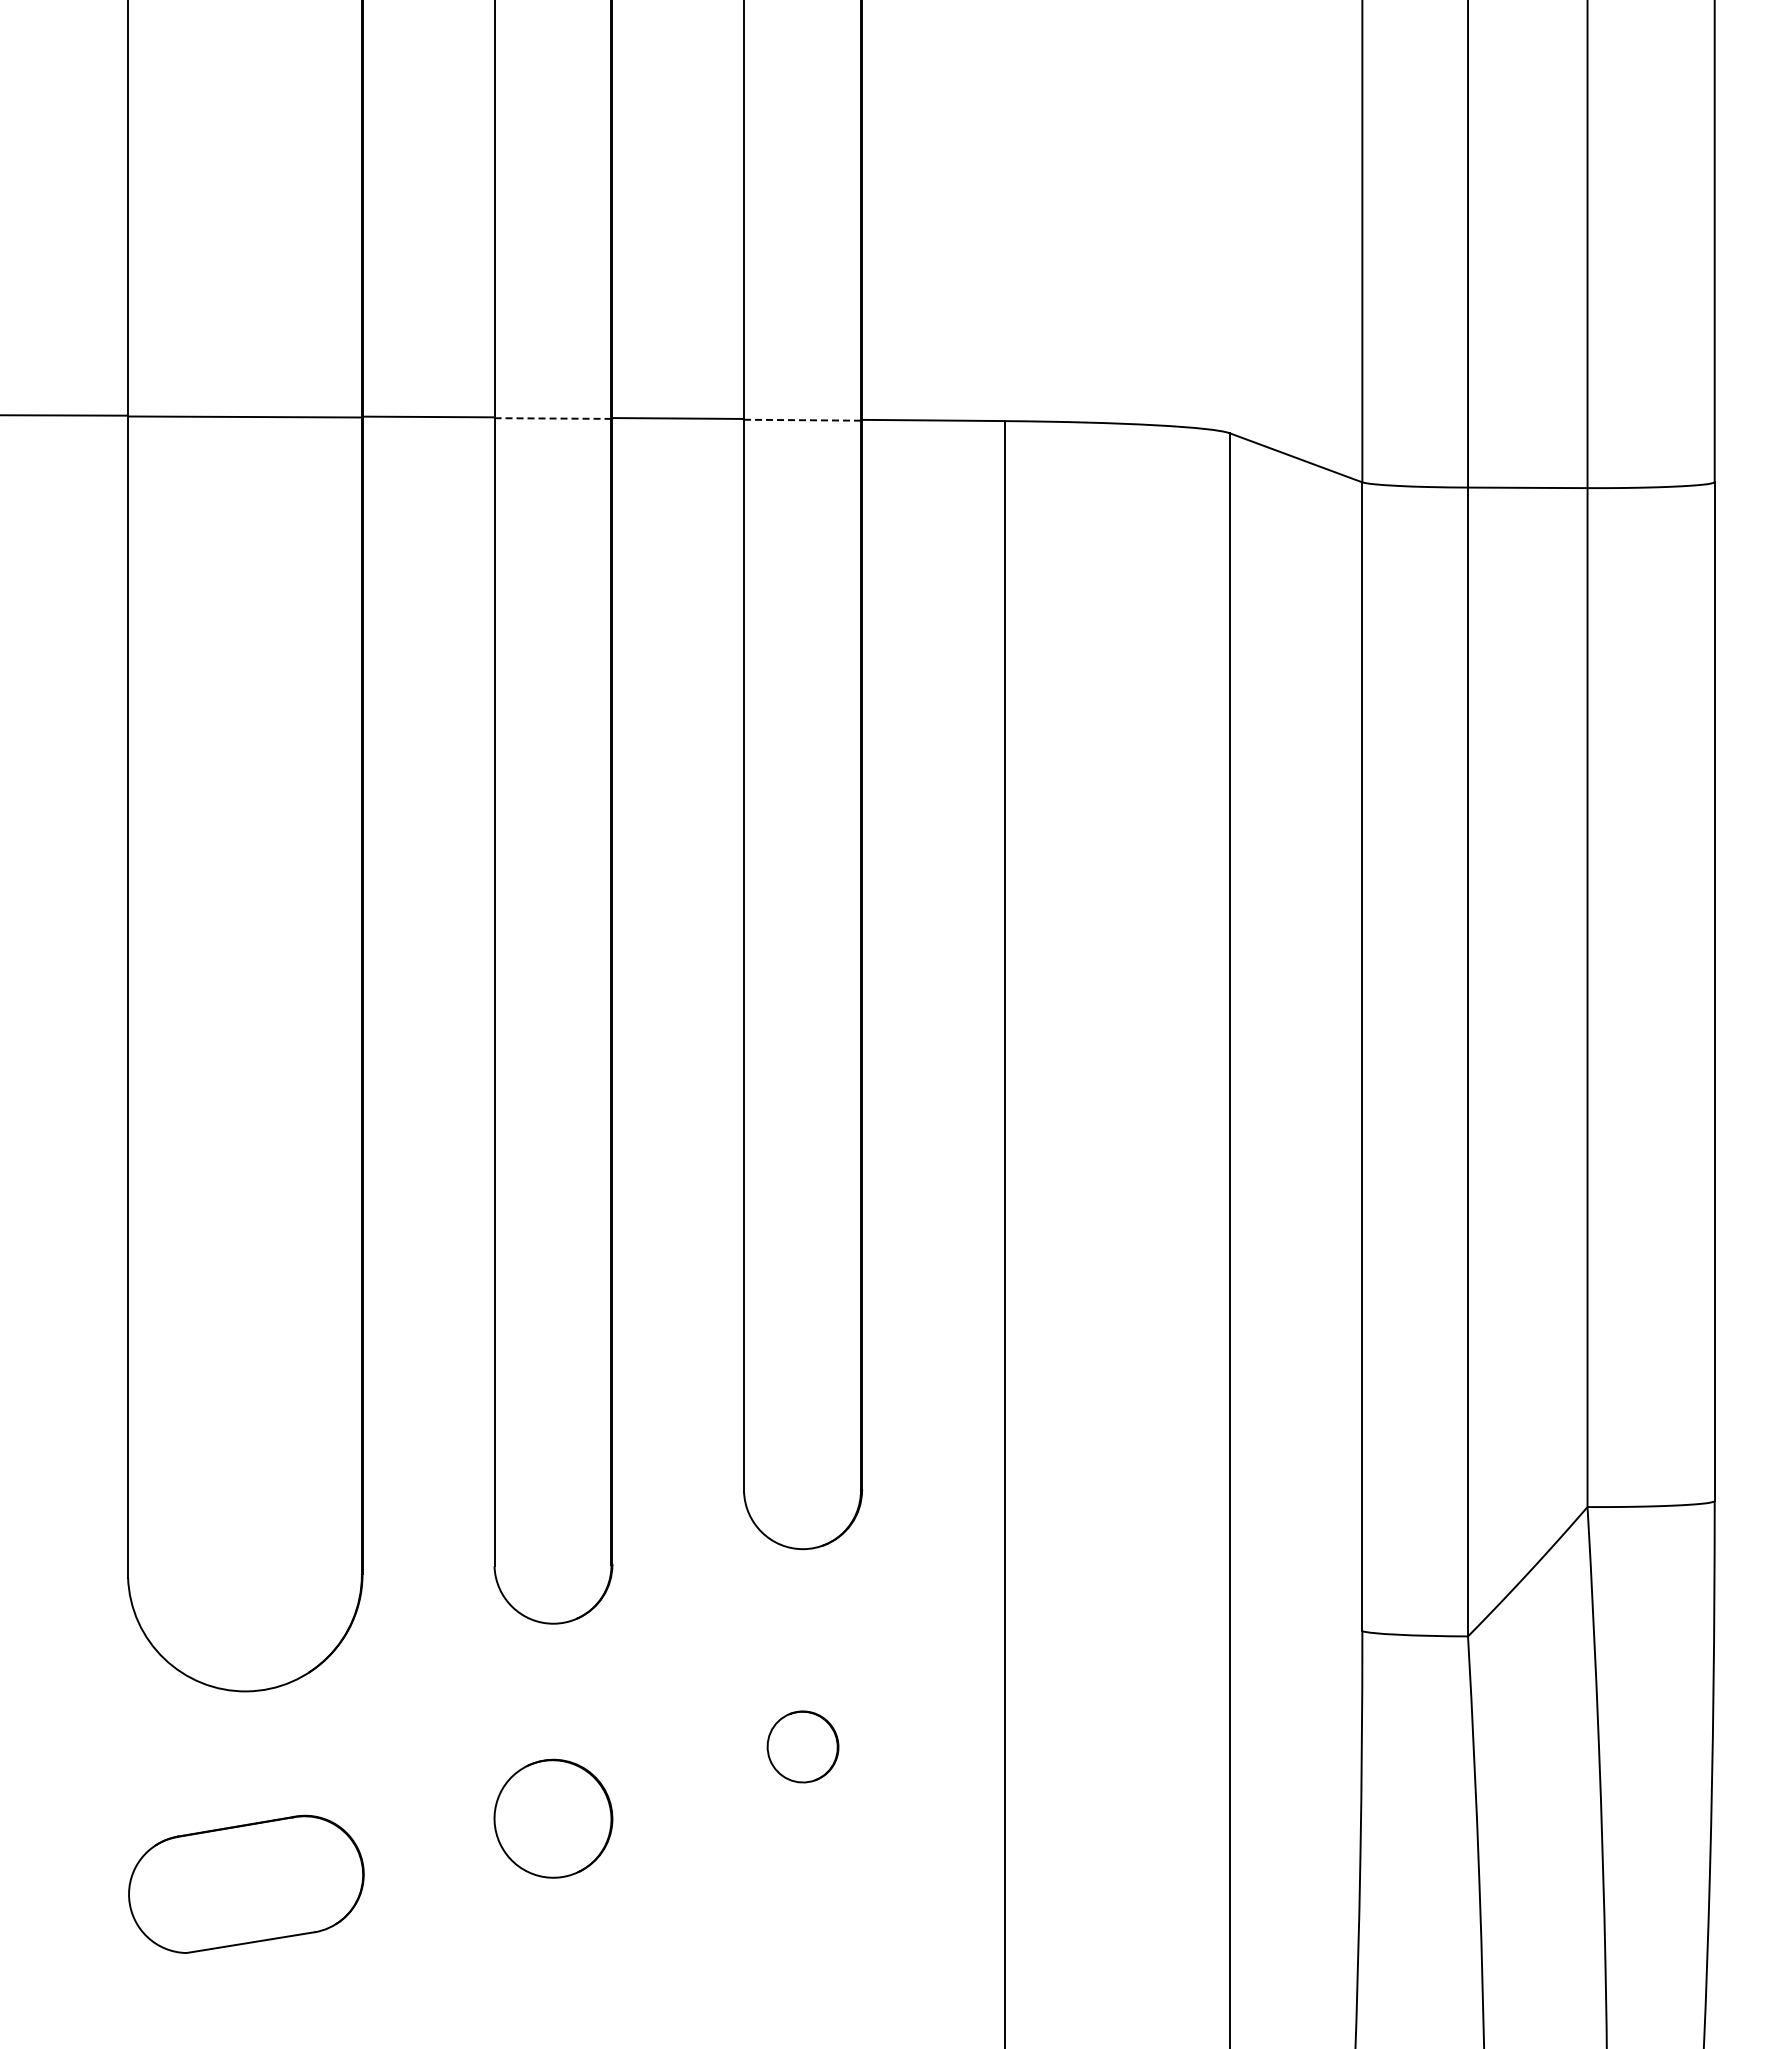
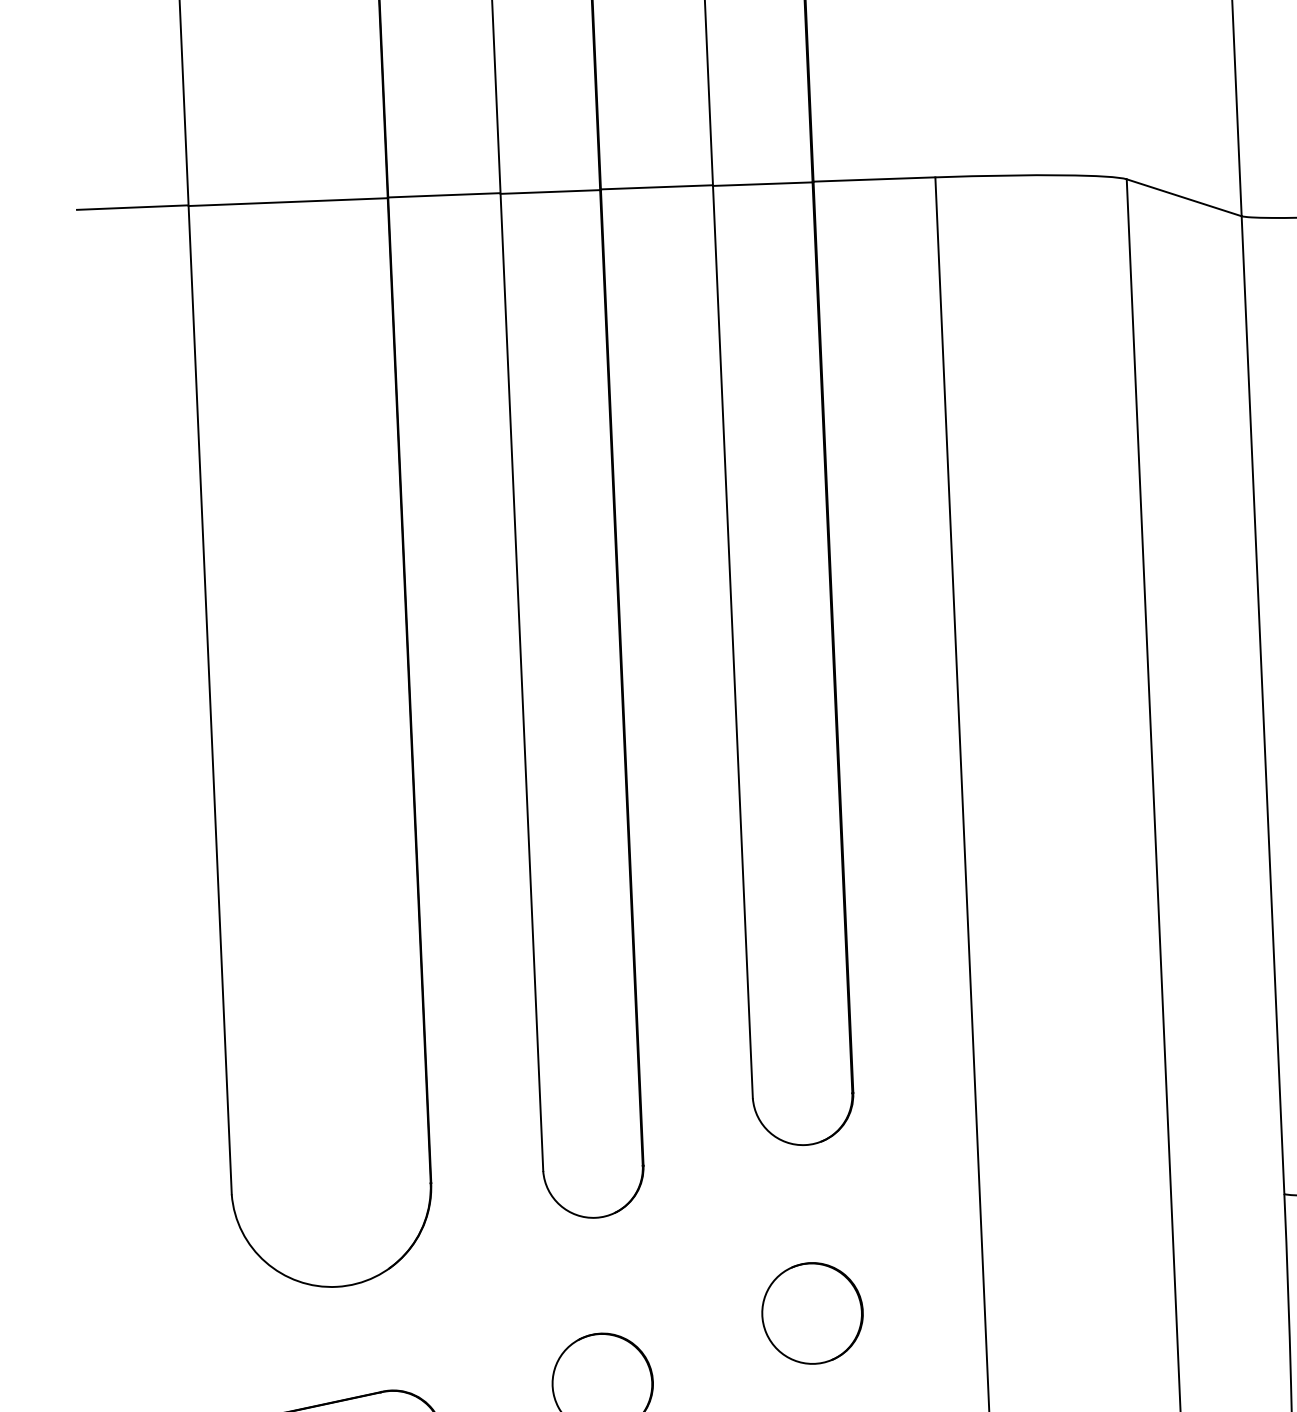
line: (553, 418) -> (550, 191), dashed -> solid
line: (803, 420) -> (763, 184), dashed -> solid
part: (802, 1746) -> (812, 1313), size x1.67

